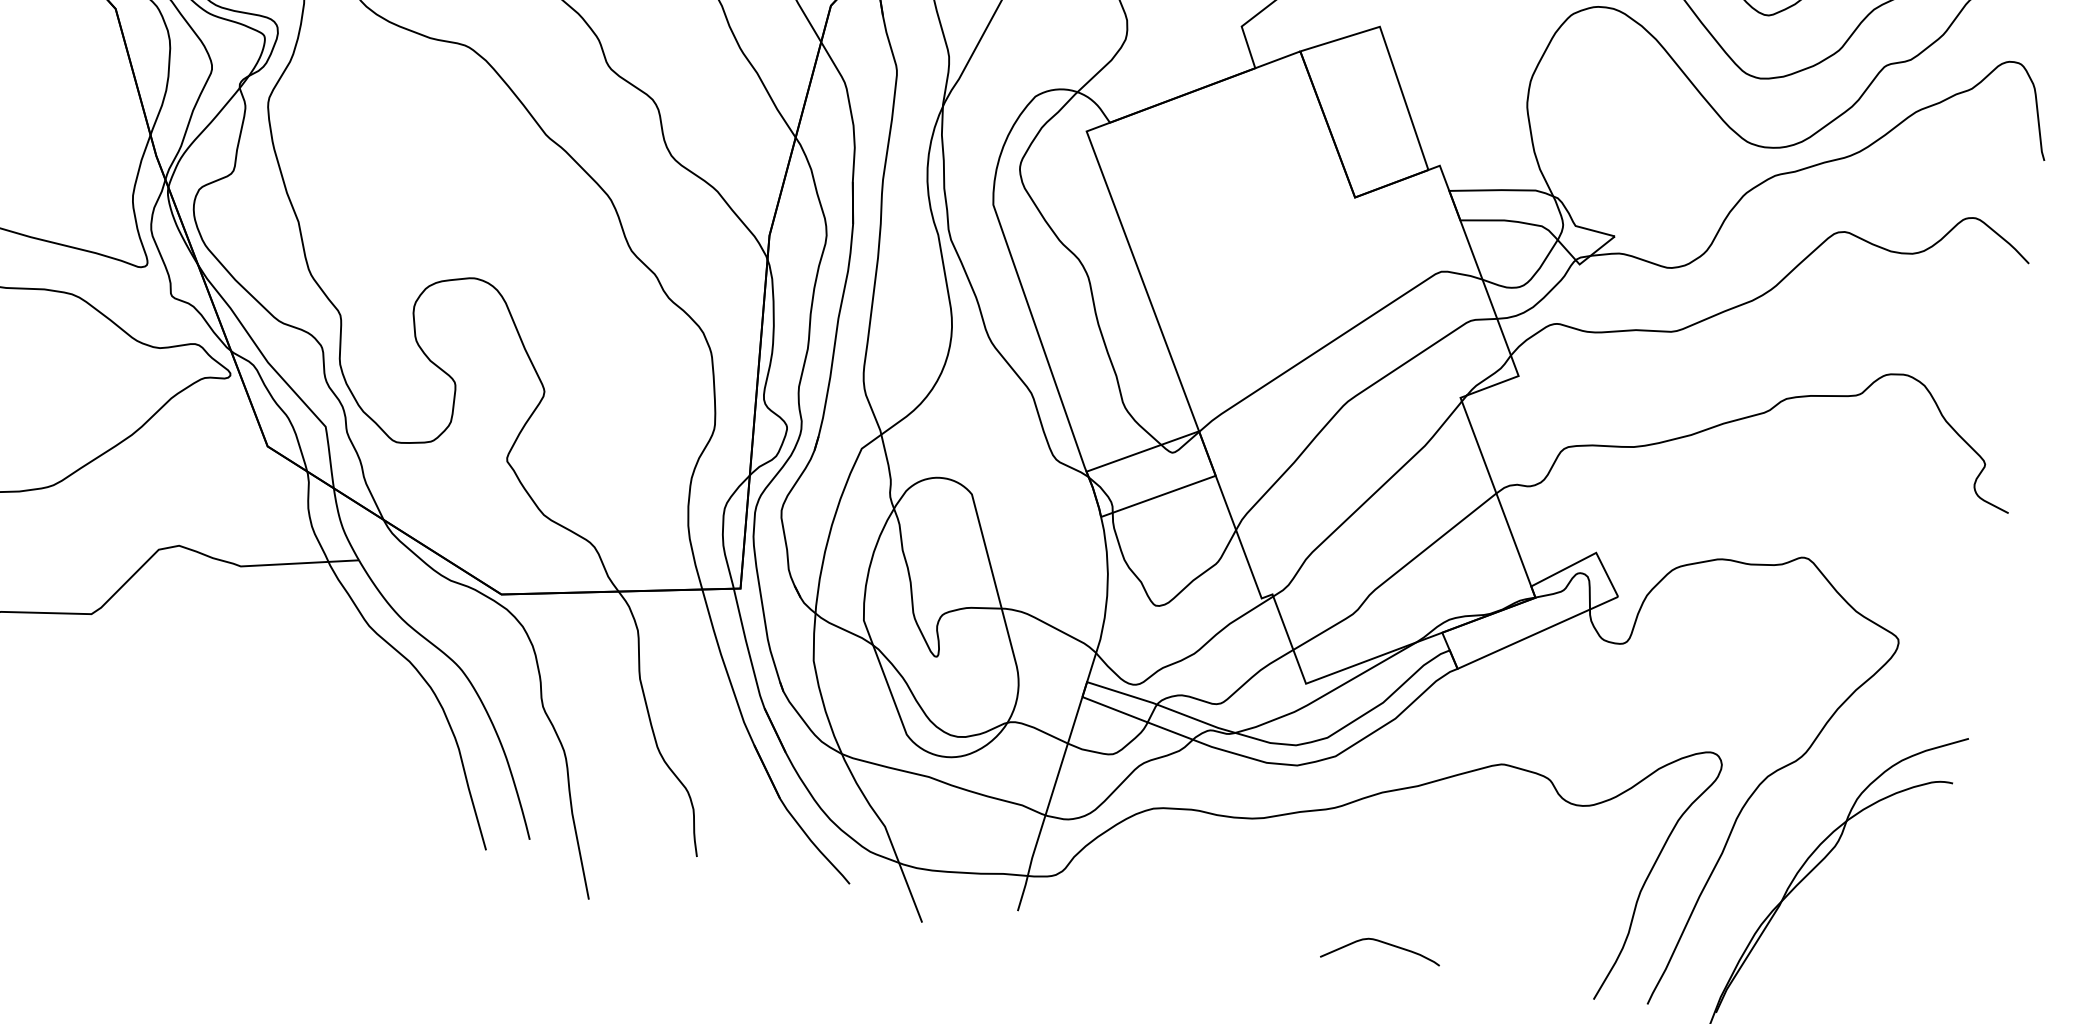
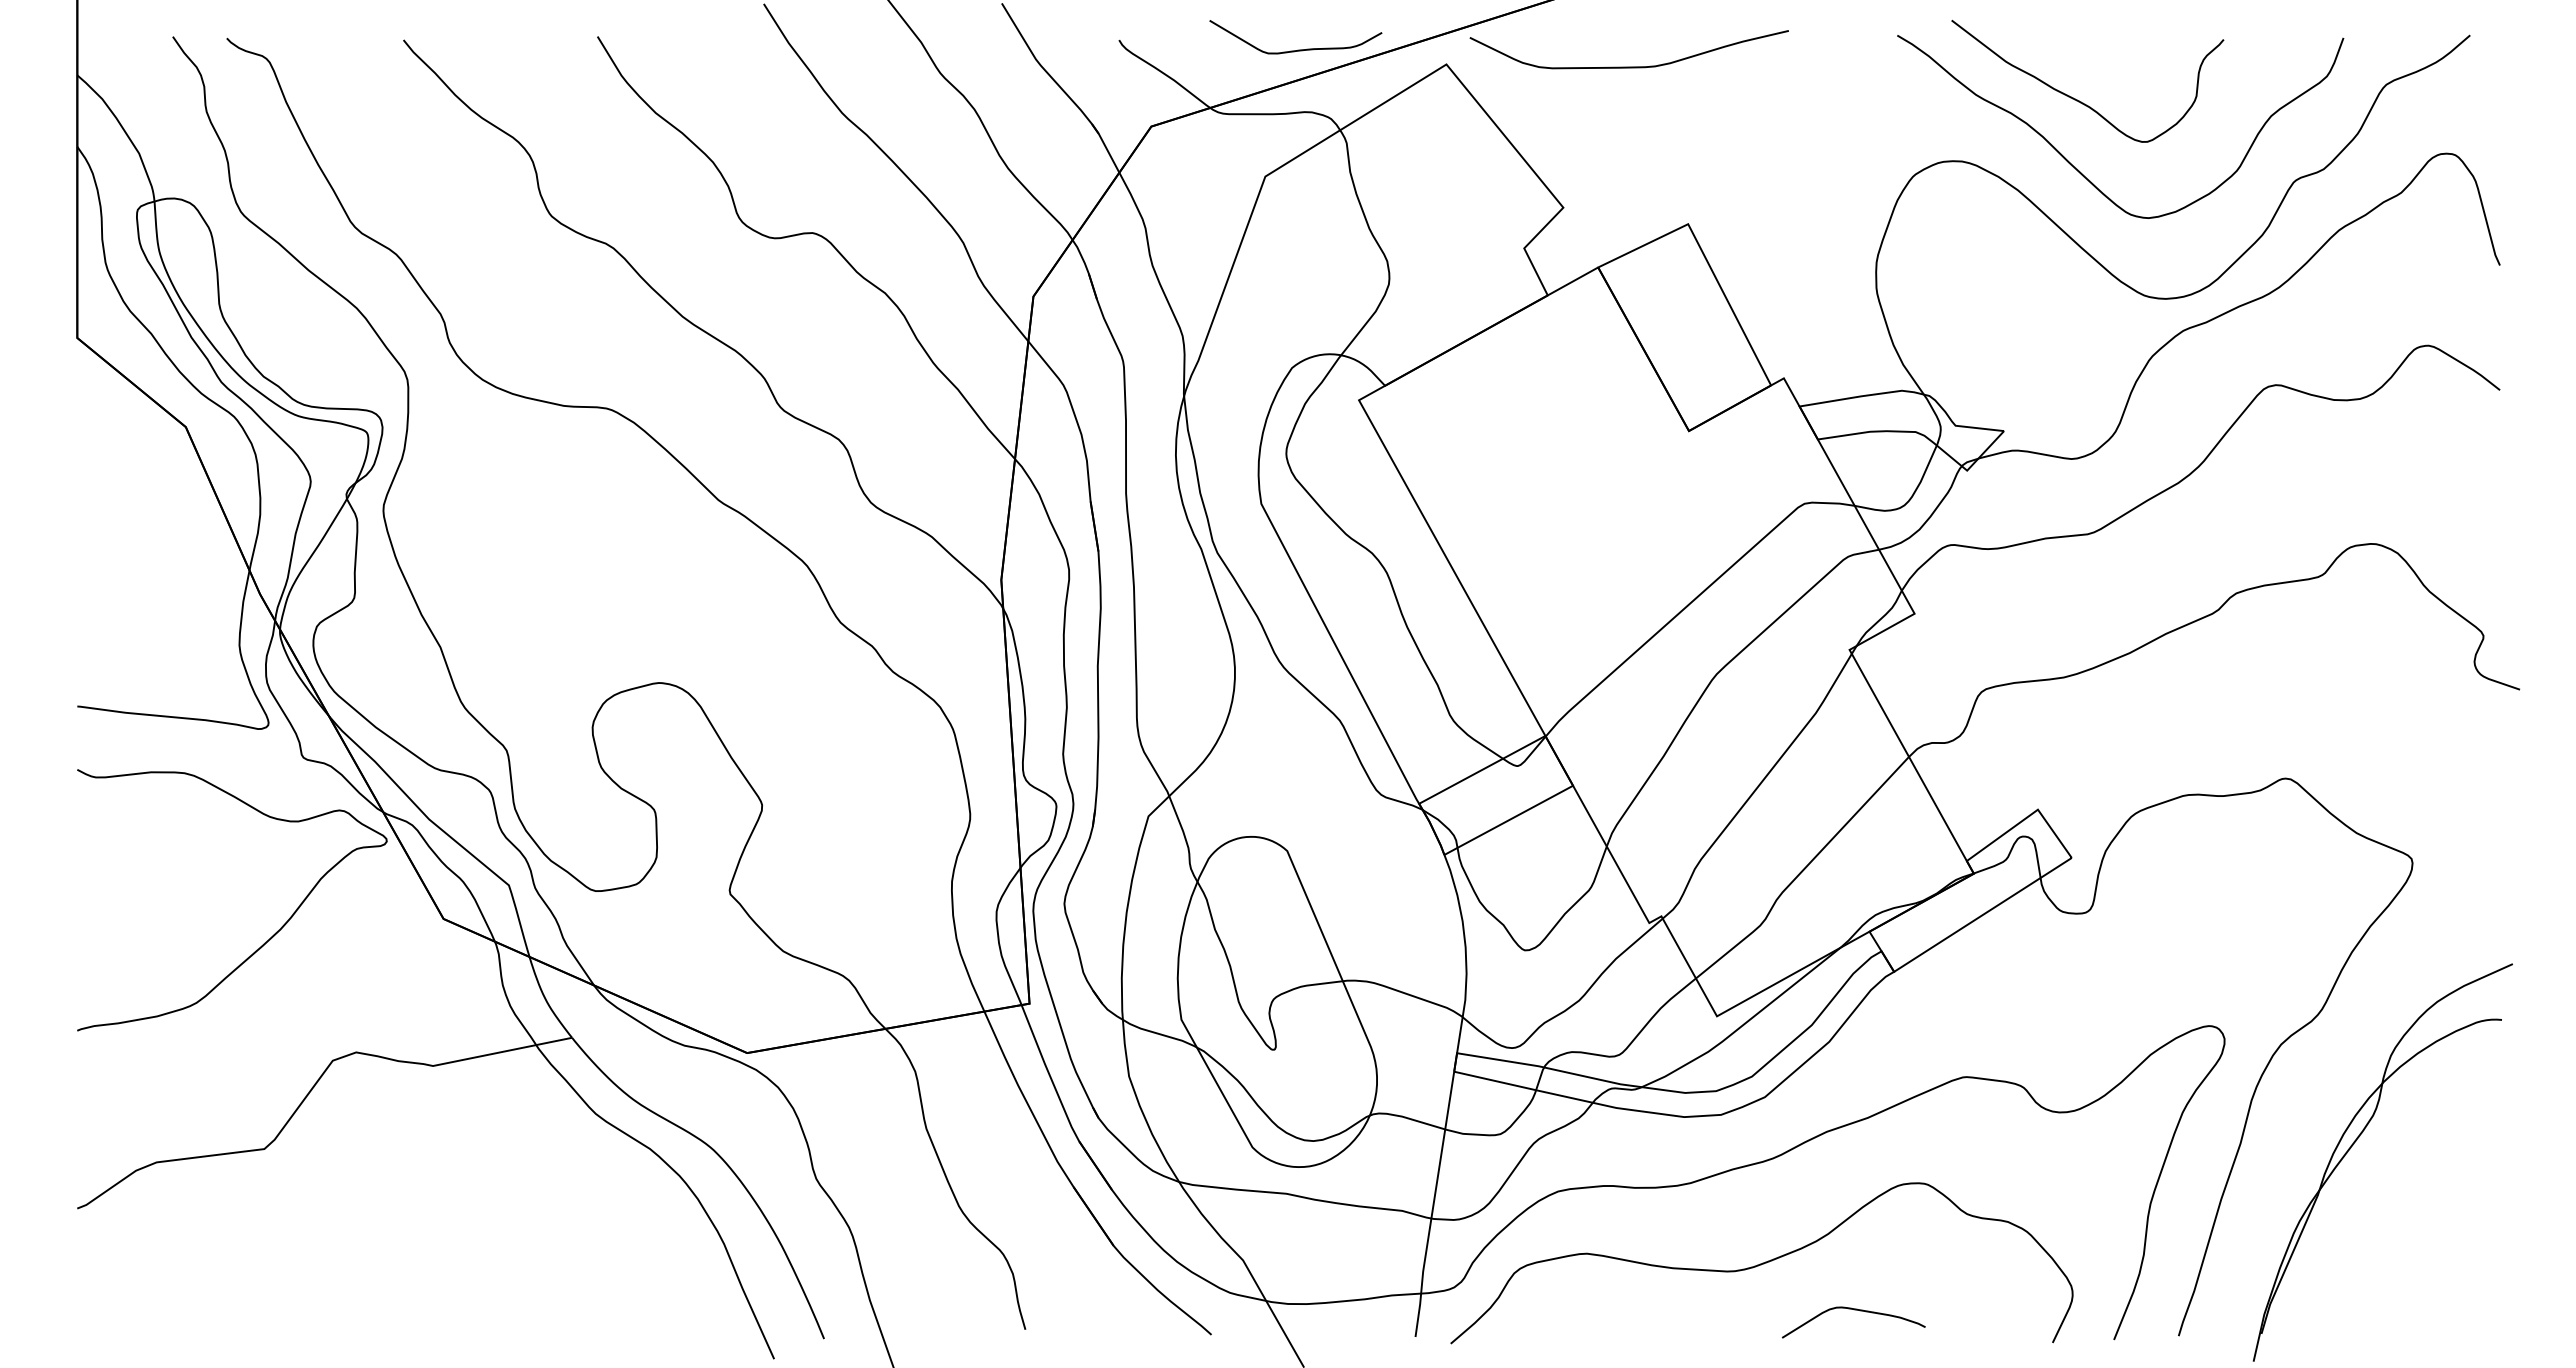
curve: (1312, 893) -> (1761, 1263), added

